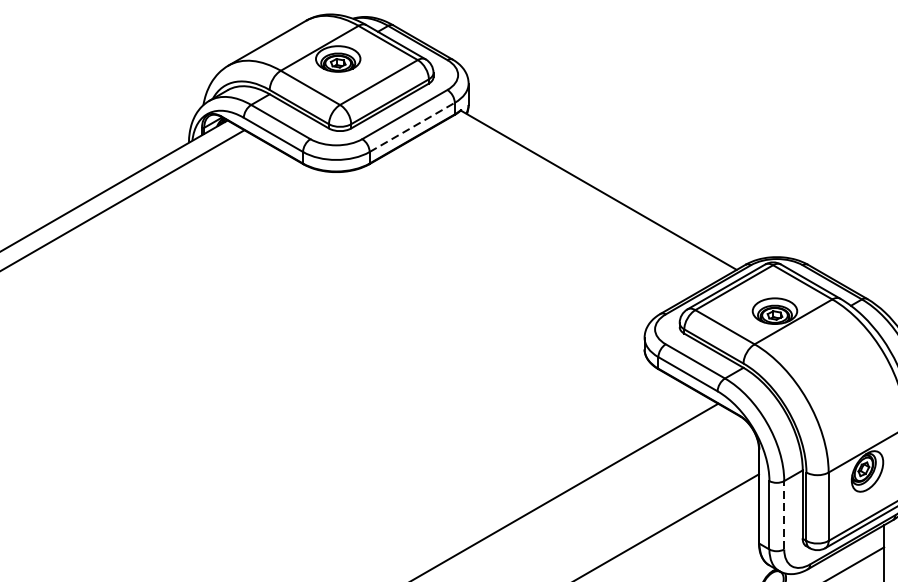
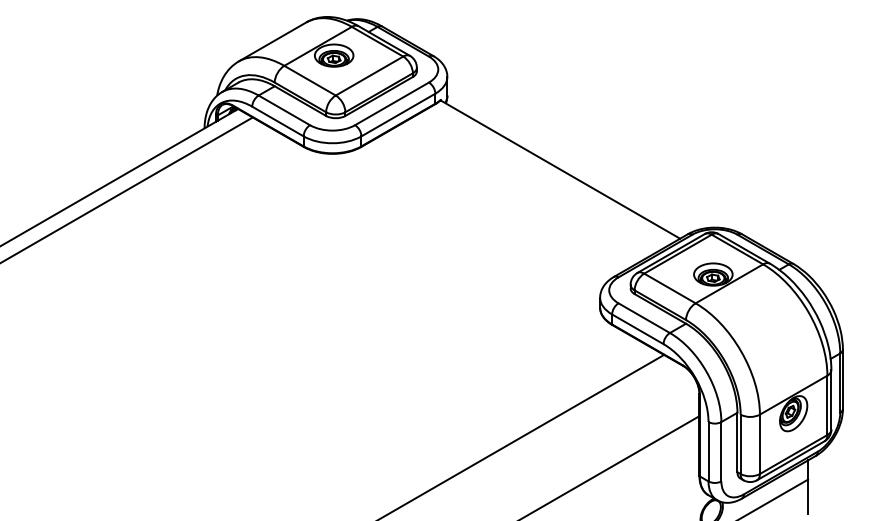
line: (412, 127) -> (398, 115), dashed -> solid
line: (784, 514) -> (721, 451), dashed -> solid

